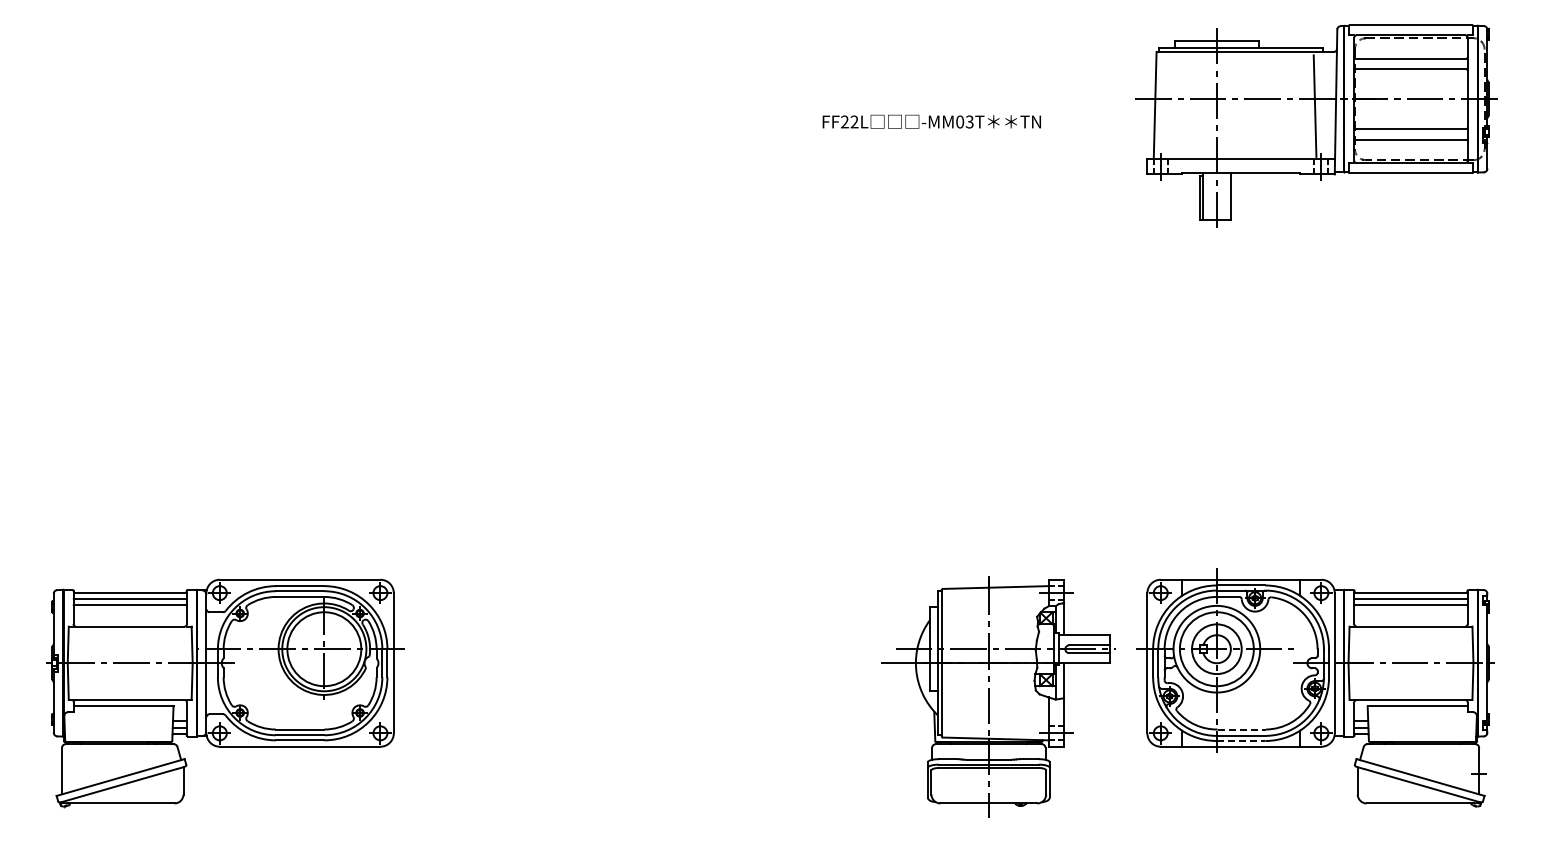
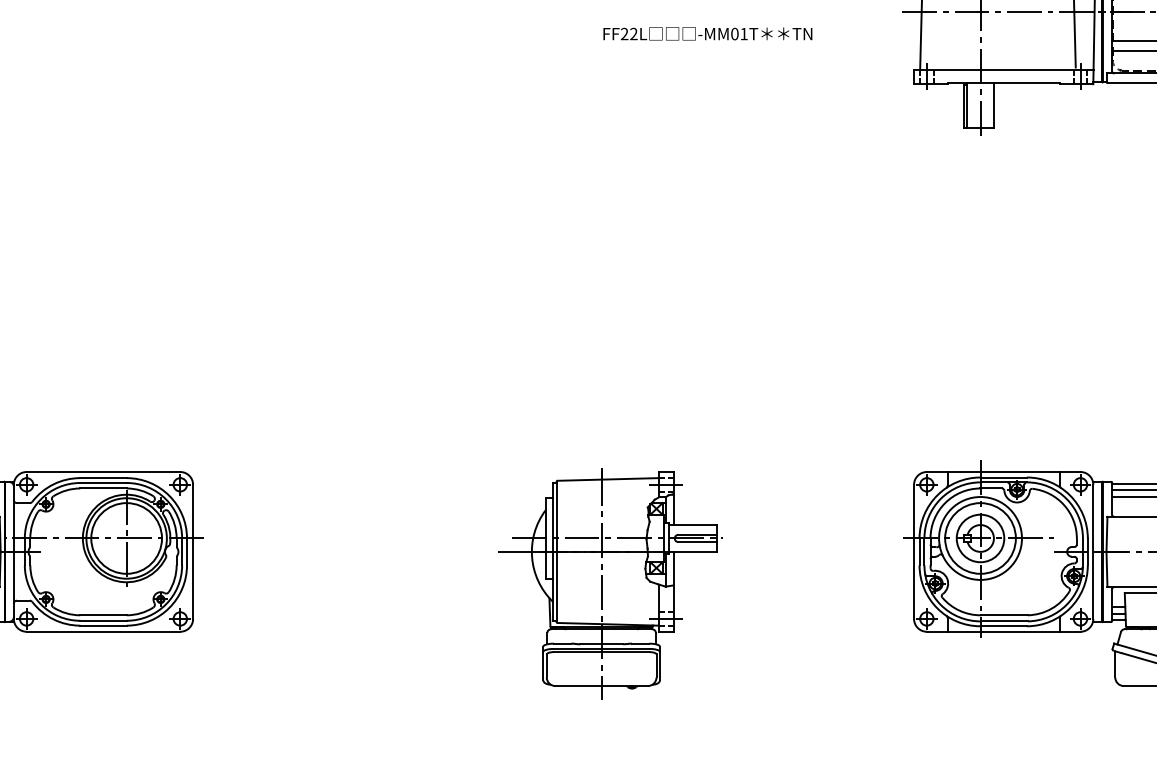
text: (969, 121) -> (743, 33), -MM03T -> -MM01T
part: (998, 696) -> (610, 583), moved
line: (1242, 729) -> (1005, 615), dashed -> solid
line: (1241, 741) -> (1004, 626), dashed -> solid

